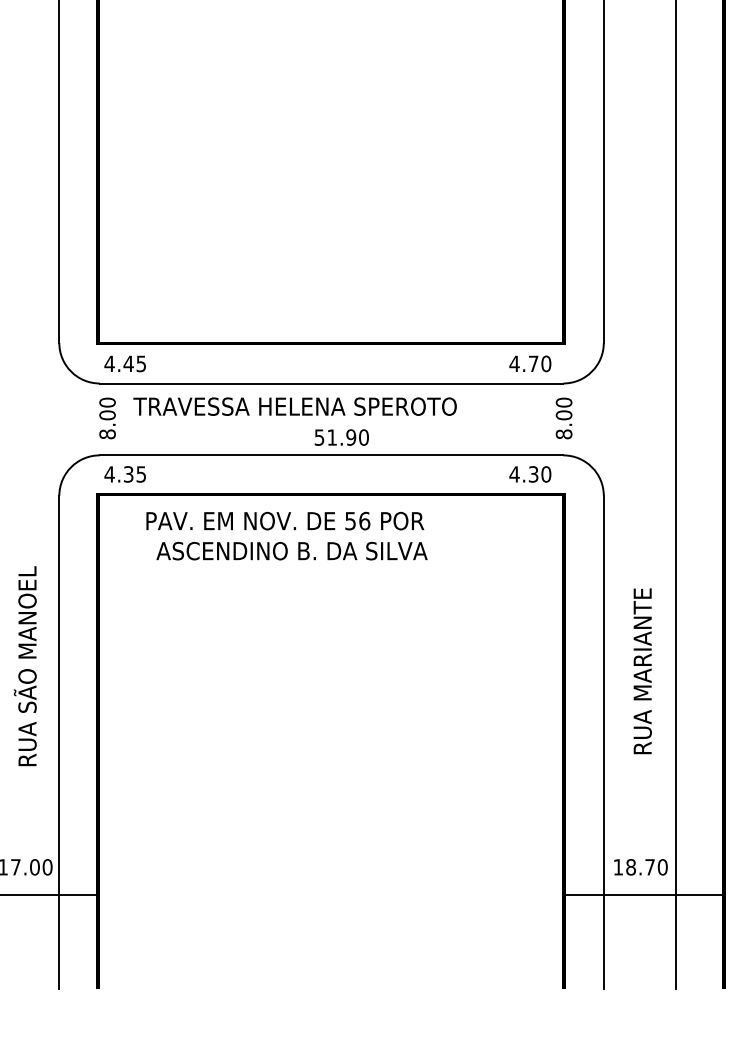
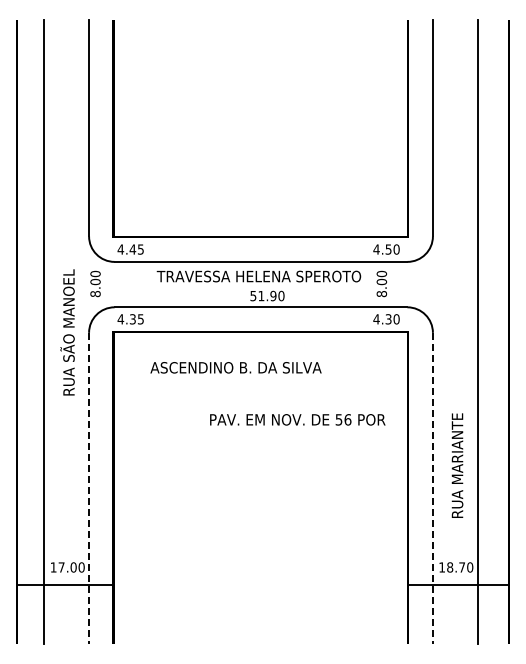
text: (533, 363) -> (388, 249), 4.70 -> 4.50
text: (294, 406) -> (258, 276), moved
text: (107, 417) -> (95, 283), moved
text: (563, 417) -> (381, 283), moved
text: (284, 520) -> (297, 419), moved
text: (25, 666) -> (67, 332), moved
text: (642, 671) -> (457, 465), moved
line: (60, 742) -> (89, 488), solid -> dashed
line: (603, 742) -> (432, 488), solid -> dashed

